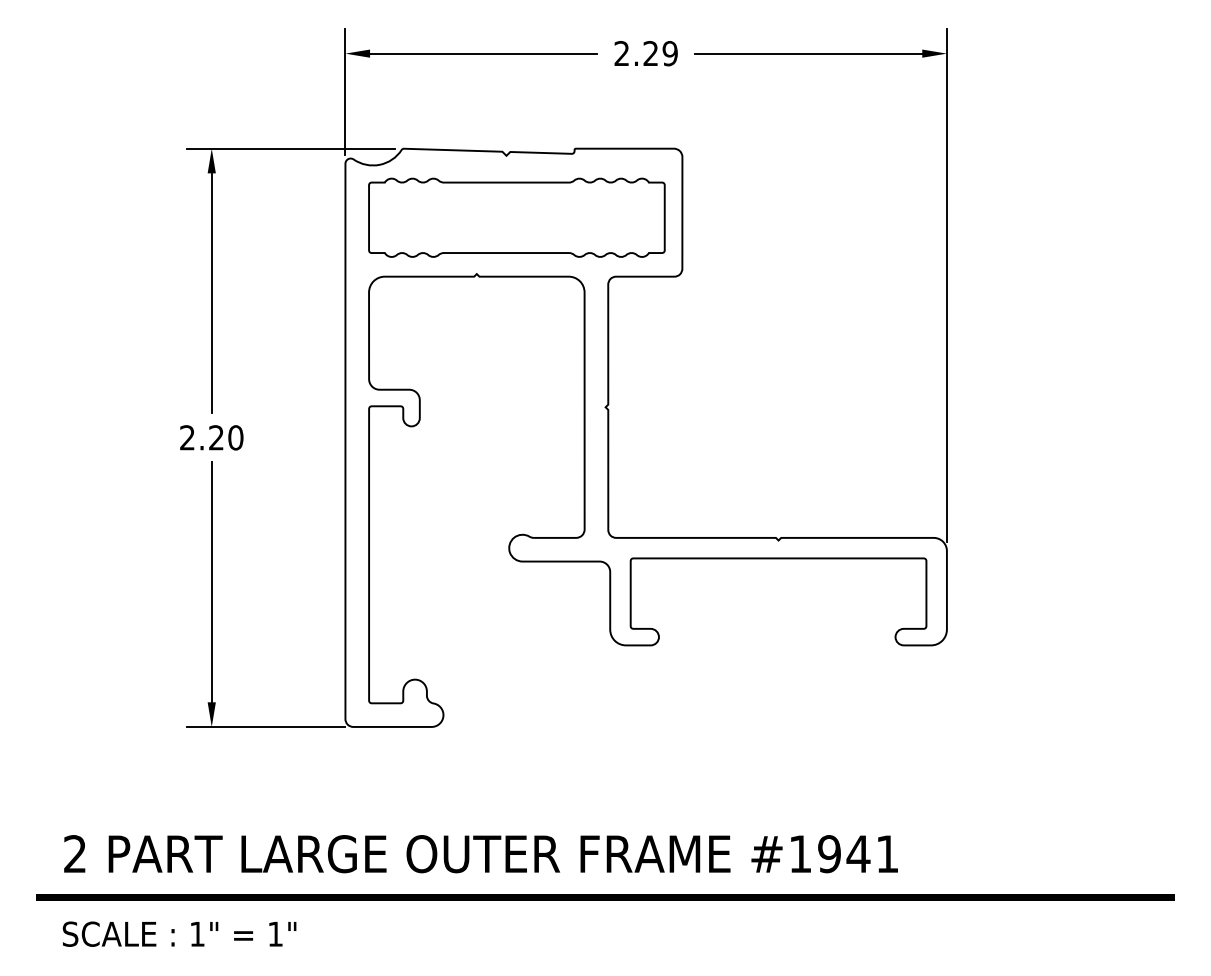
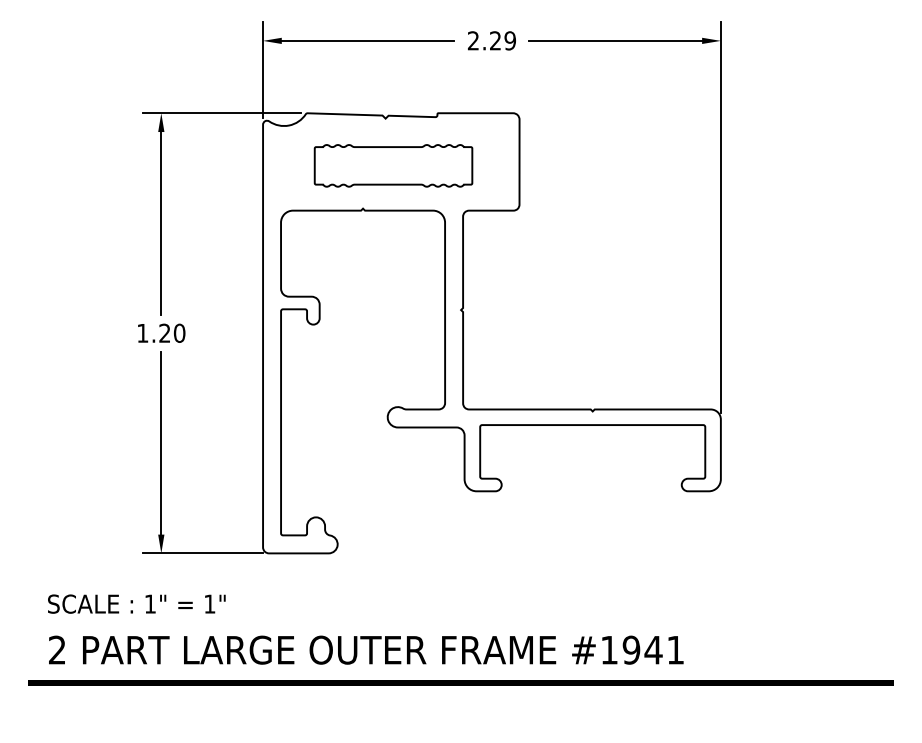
part: (516, 217) -> (393, 165), size x0.7
text: (187, 436) -> (142, 332), 2.20 -> 1.20
text: (179, 933) -> (136, 603), moved

